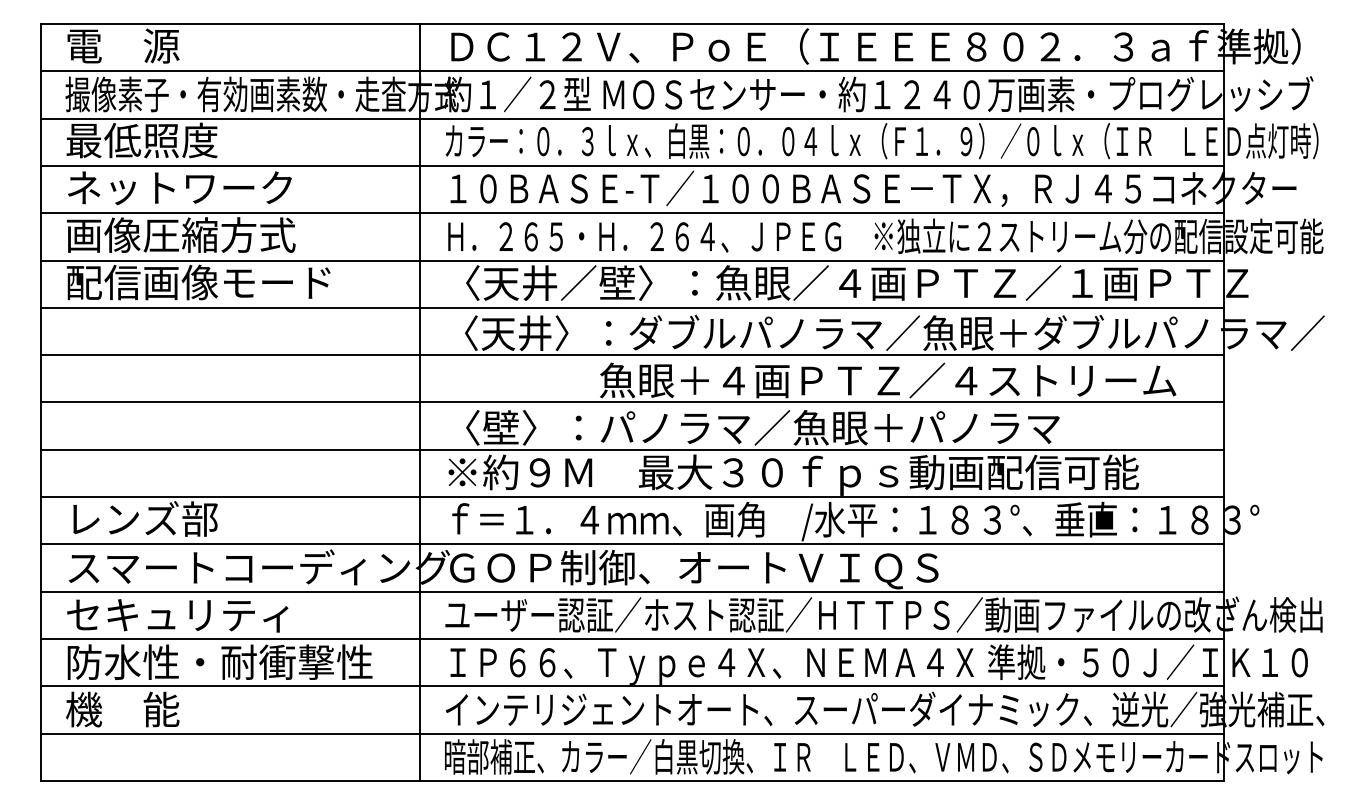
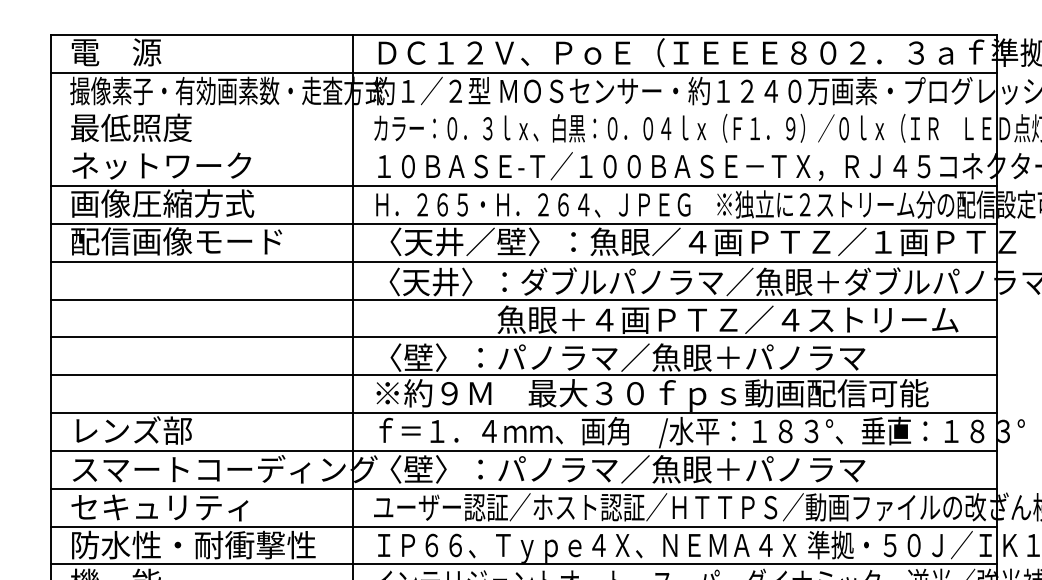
line: (631, 118) -> (522, 110), removed
line: (631, 165) -> (522, 147), removed
text: (754, 569) -> (621, 470), ＧＯＰ制御、オートＶＩＱＳ -> 〈壁〉：パノラマ／魚眼＋パノラマ

